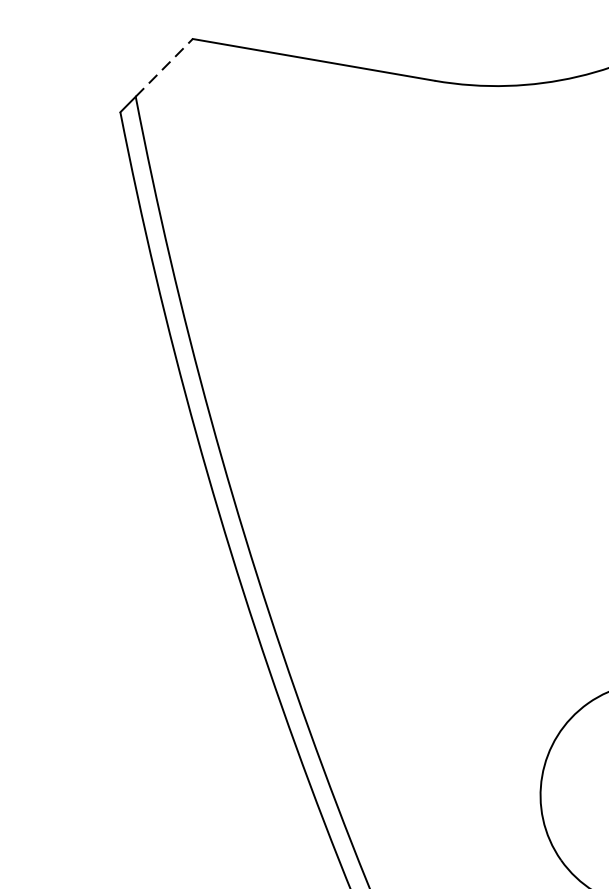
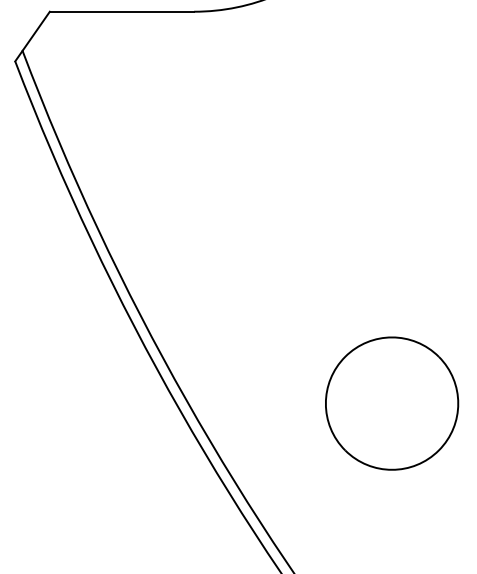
line: (164, 68) -> (36, 31), dashed -> solid

